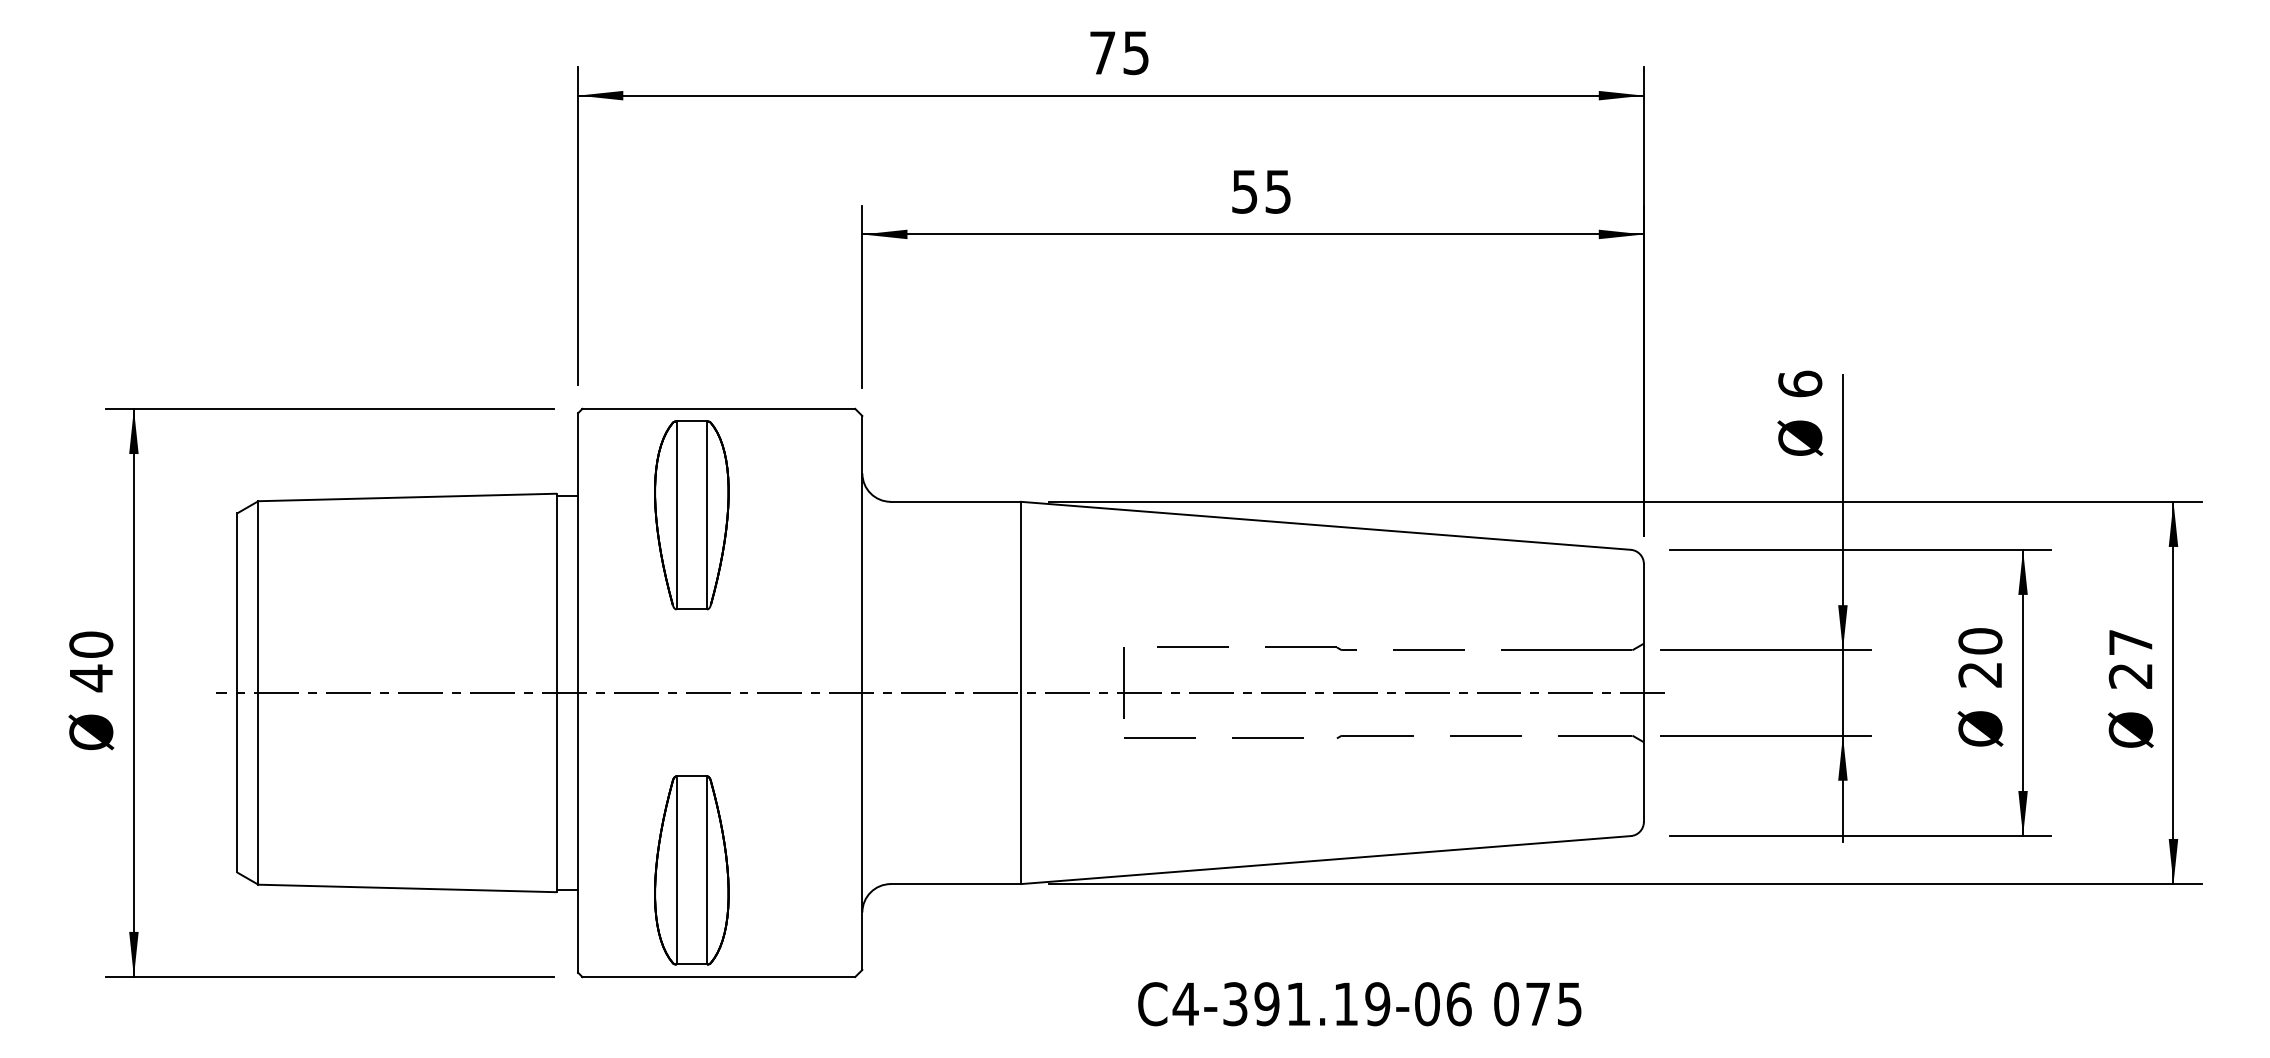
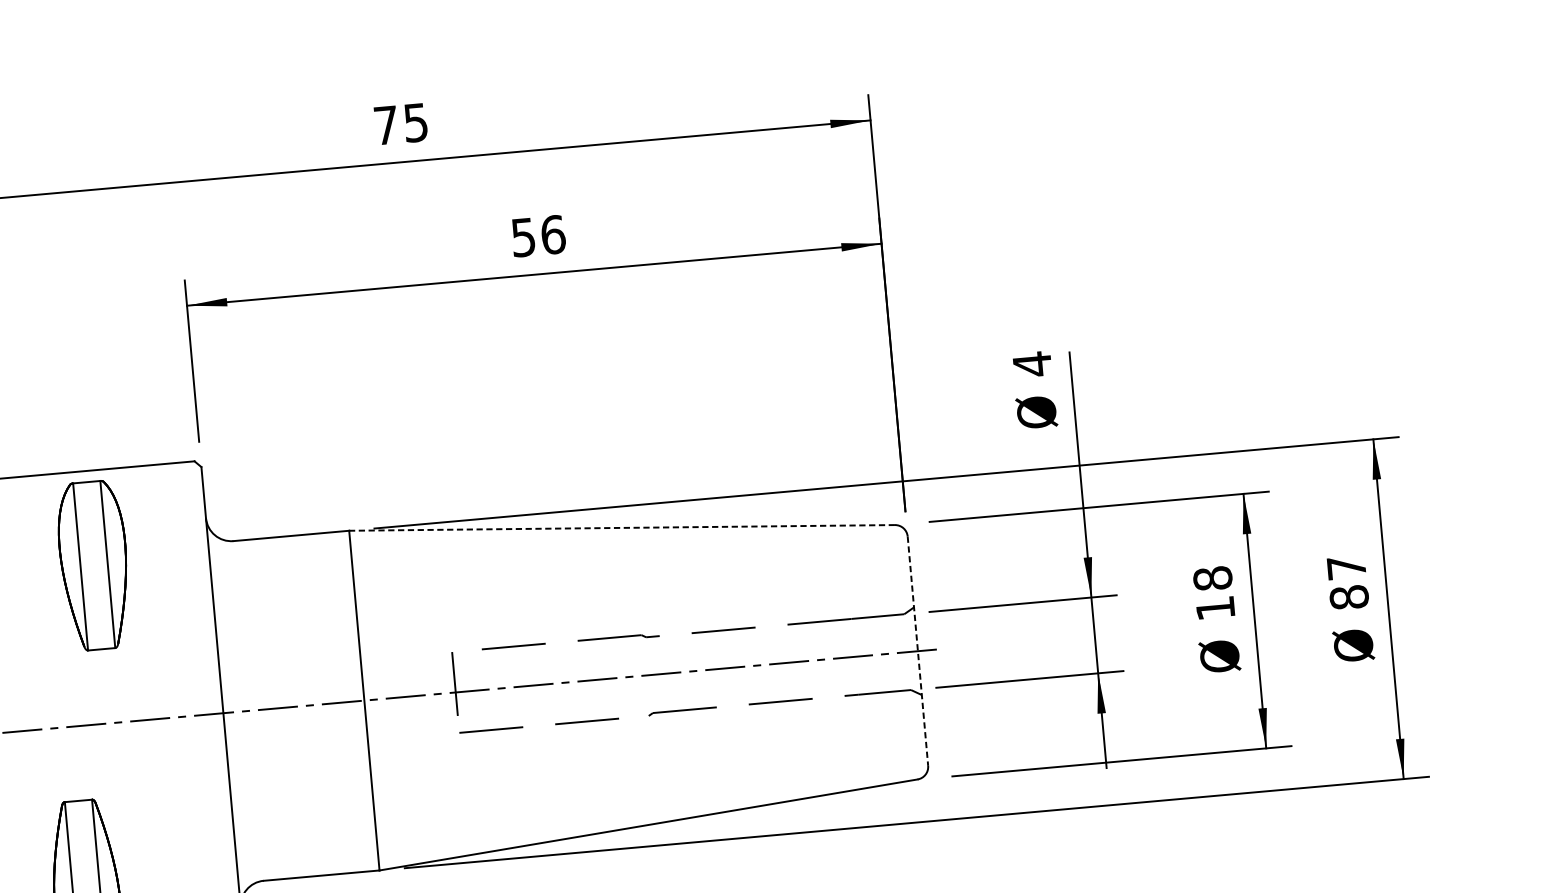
text: (1278, 191) -> (553, 234), 55 -> 56
text: (1800, 384) -> (1032, 364), 6 -> 4
part: (691, 515) -> (93, 565), moved
line: (1325, 525) -> (621, 527), solid -> dashed
text: (1980, 657) -> (1214, 593), 20 -> 18
text: (2130, 675) -> (1348, 597), 27 -> 87
line: (1643, 692) -> (917, 650), solid -> dashed

